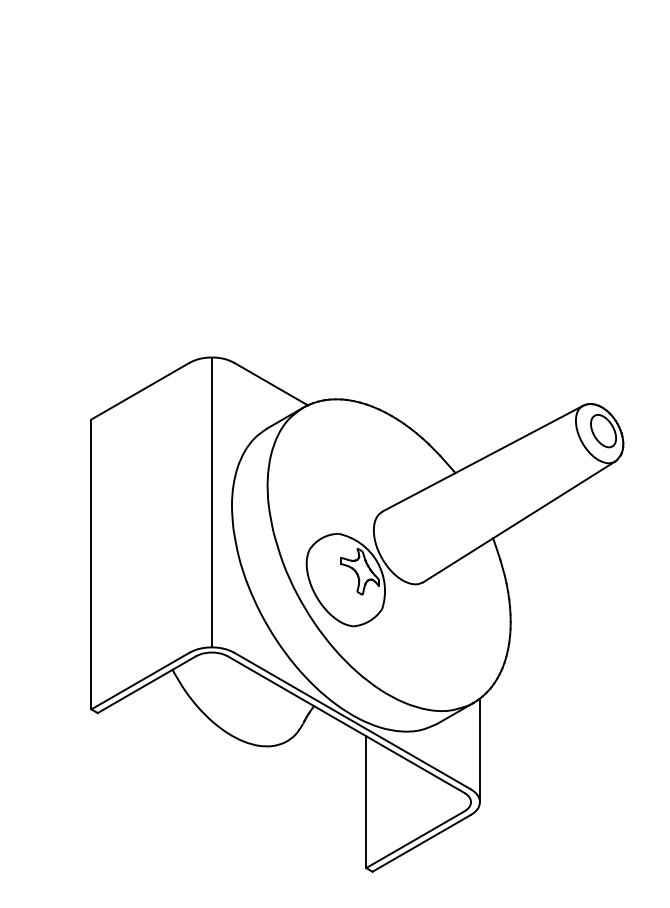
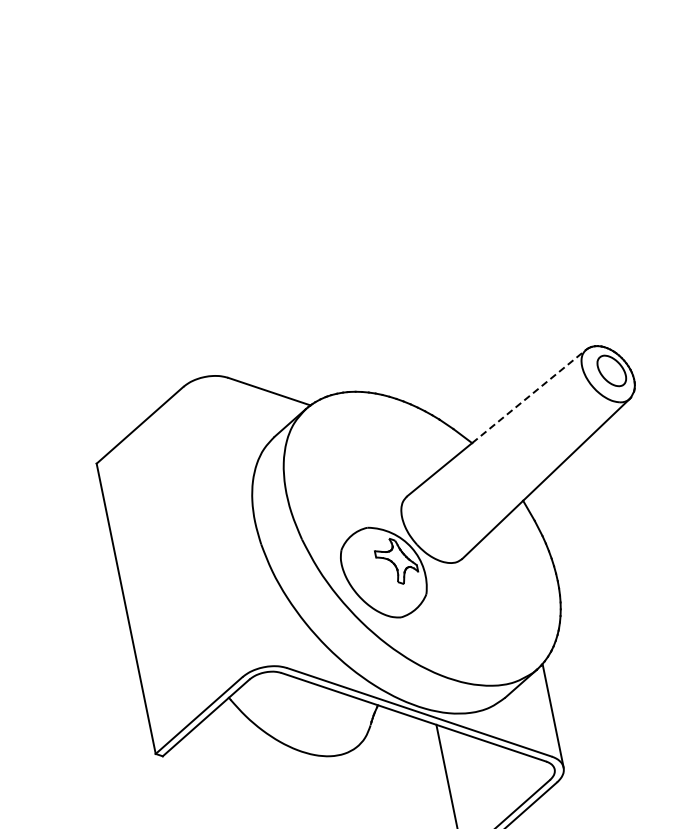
line: (519, 439) -> (529, 396), solid -> dashed
line: (212, 502) -> (234, 522), removed

